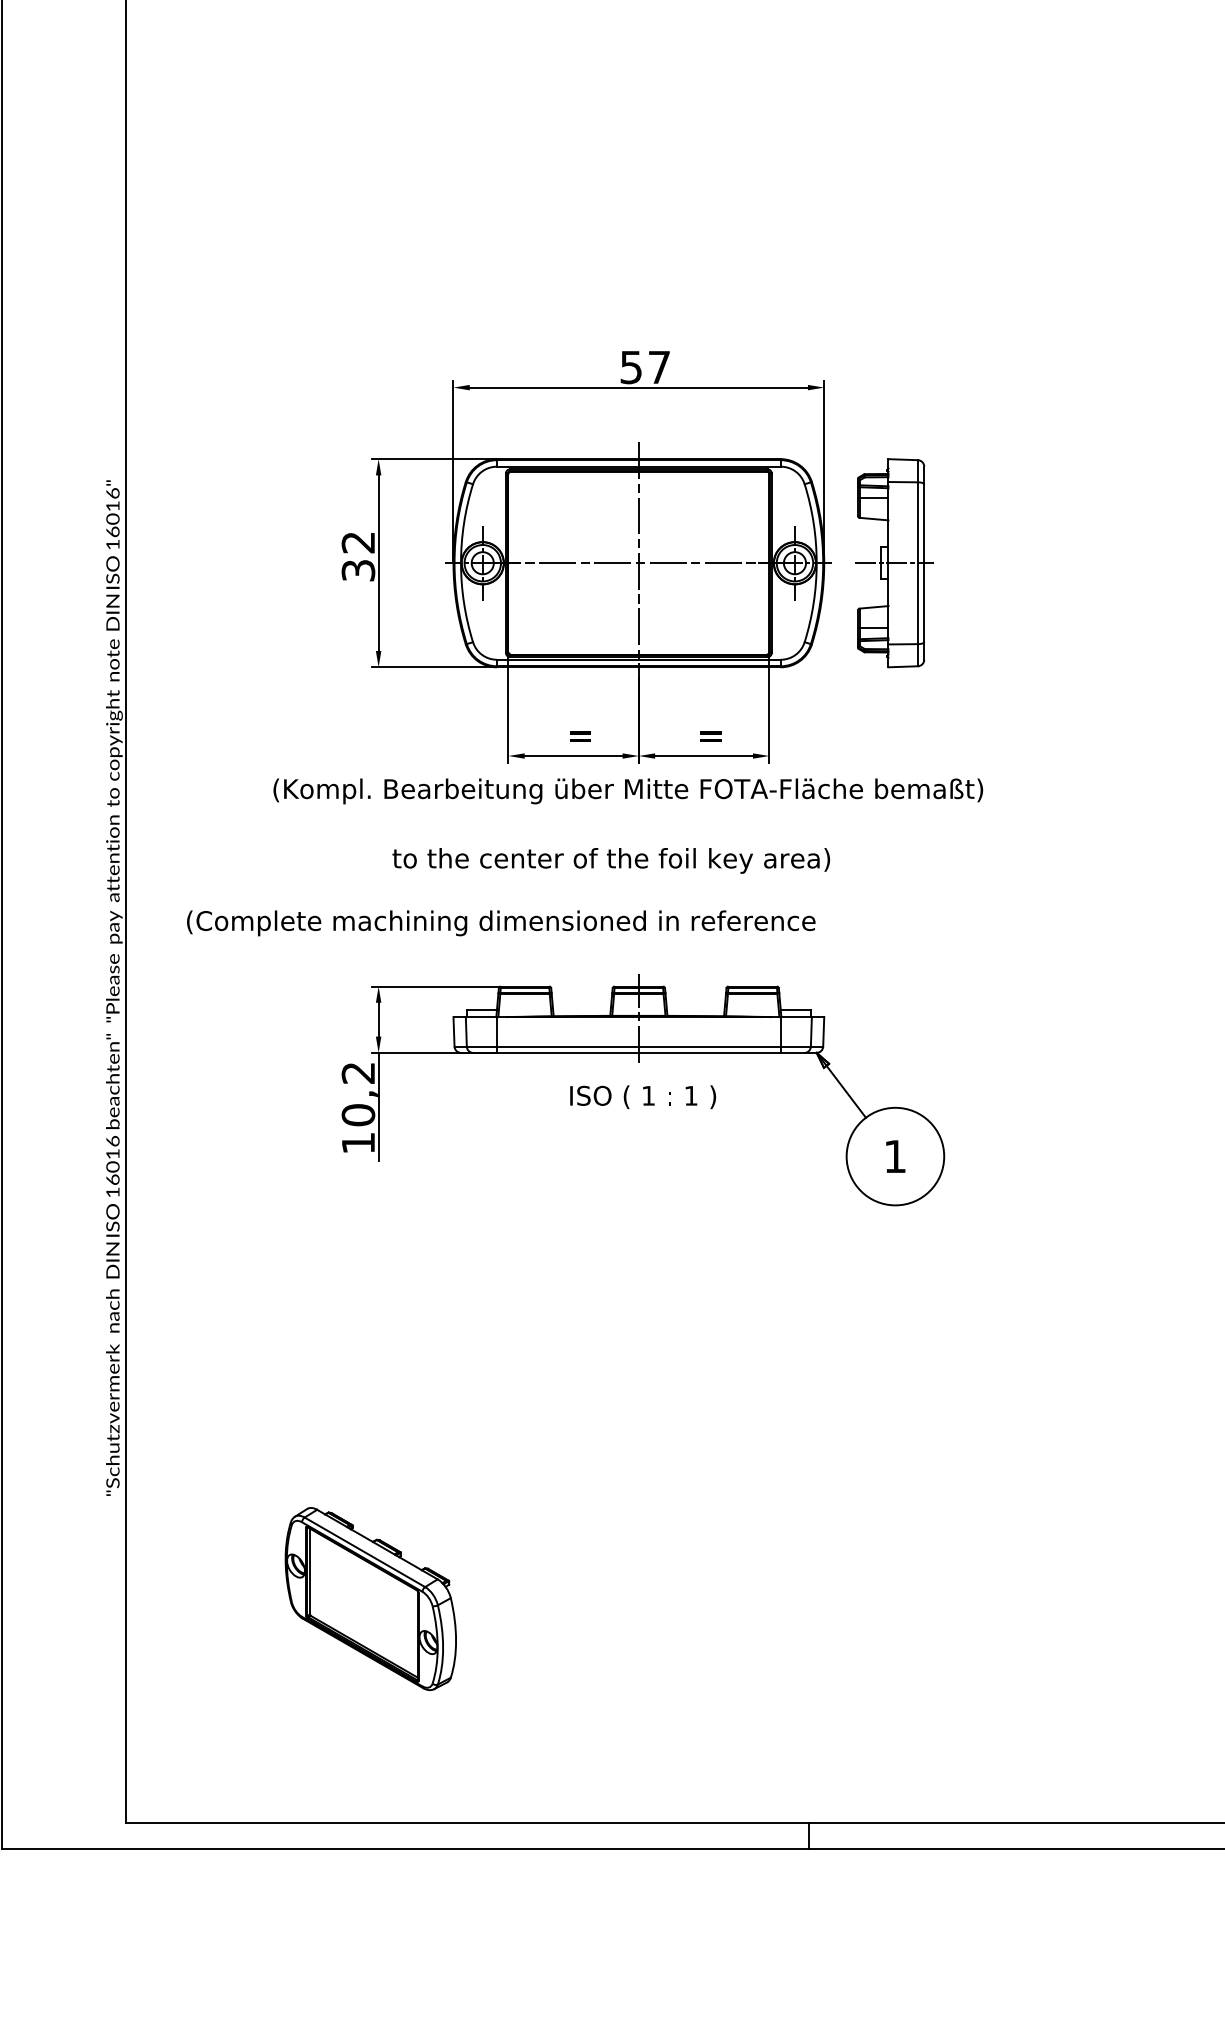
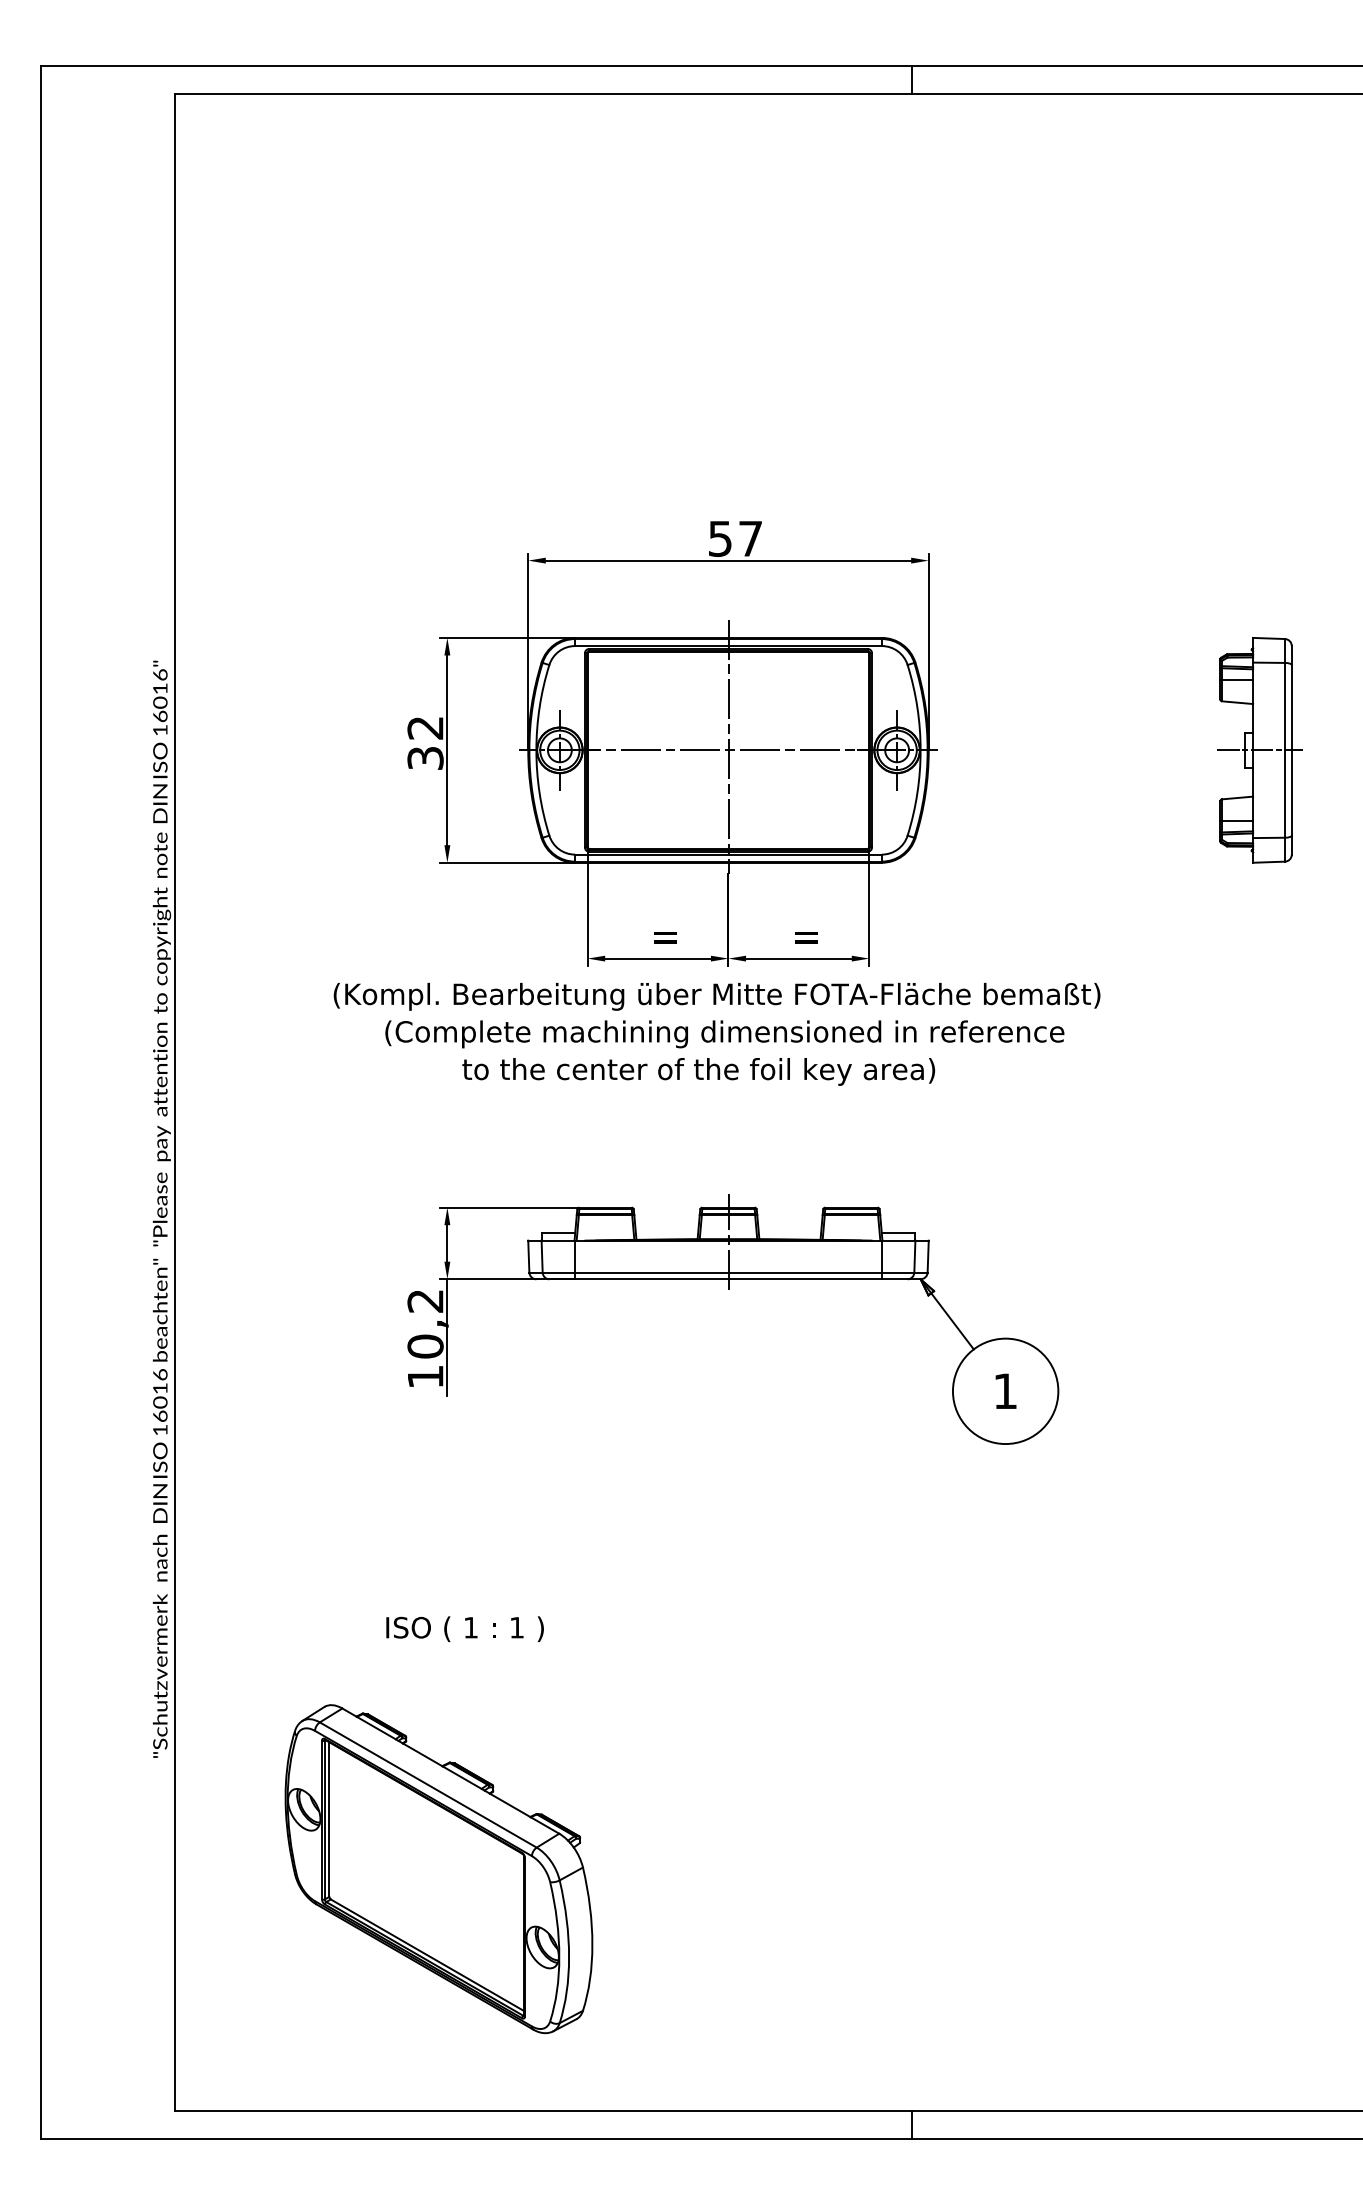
part: (894, 563) -> (1259, 750), moved
text: (500, 923) -> (724, 1034), moved
text: (642, 1096) -> (464, 1628), moved
part: (370, 1599) -> (438, 1869), size x1.67

